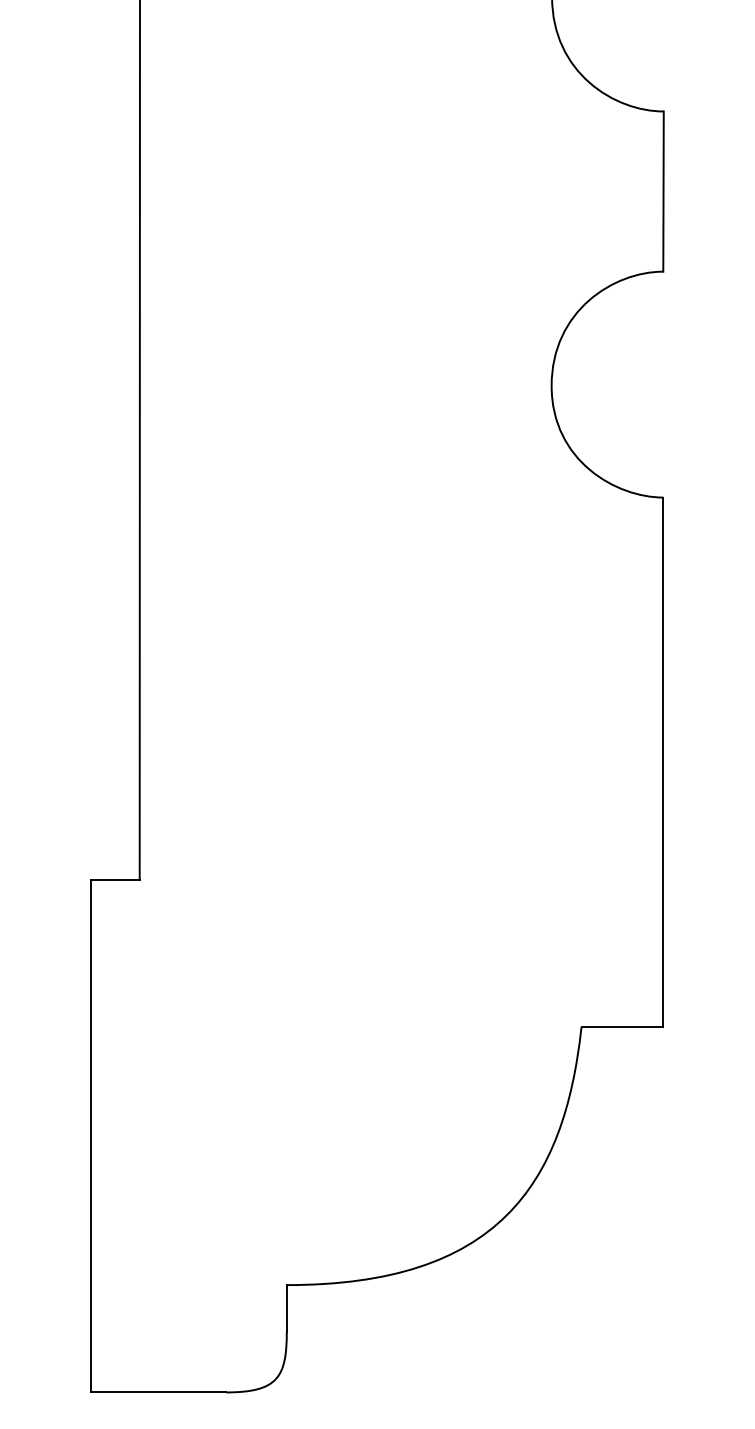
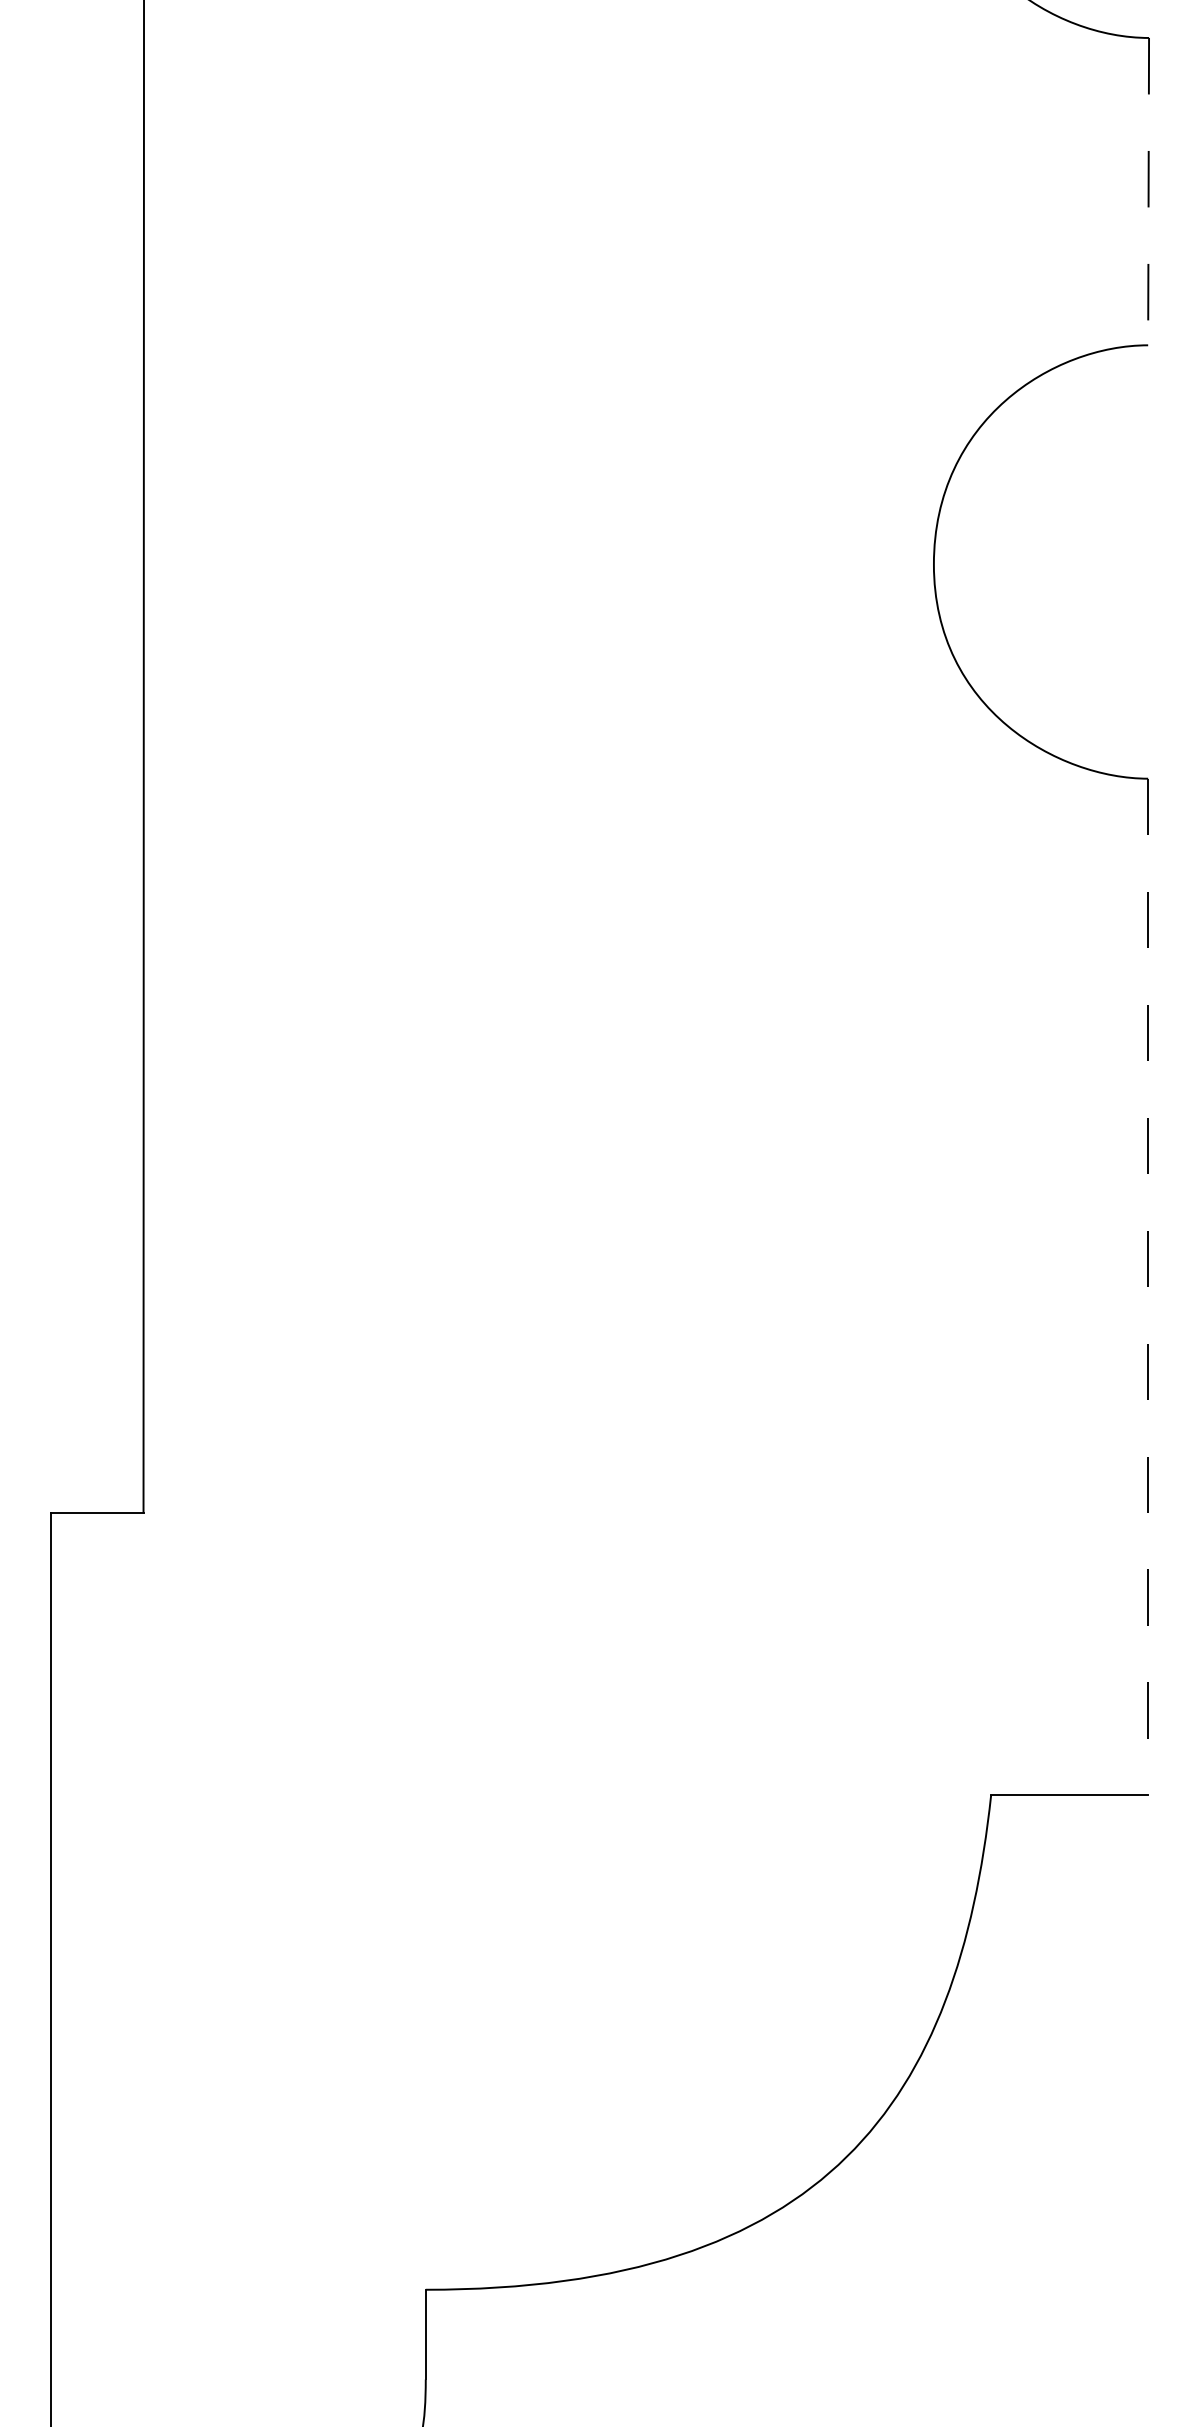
line: (663, 192) -> (1148, 193), solid -> dashed
line: (663, 762) -> (1148, 1287), solid -> dashed

